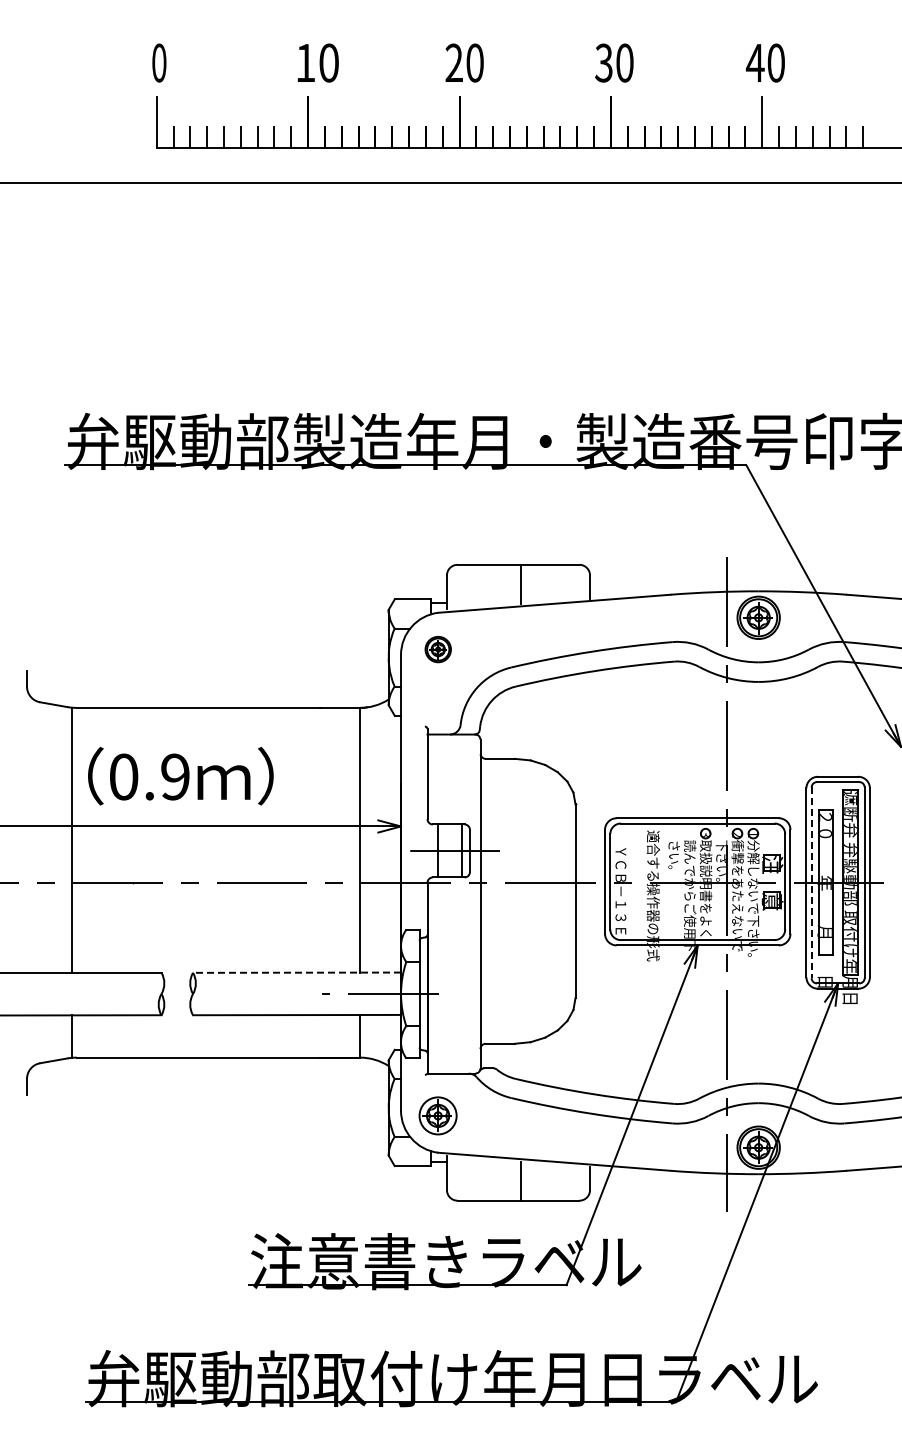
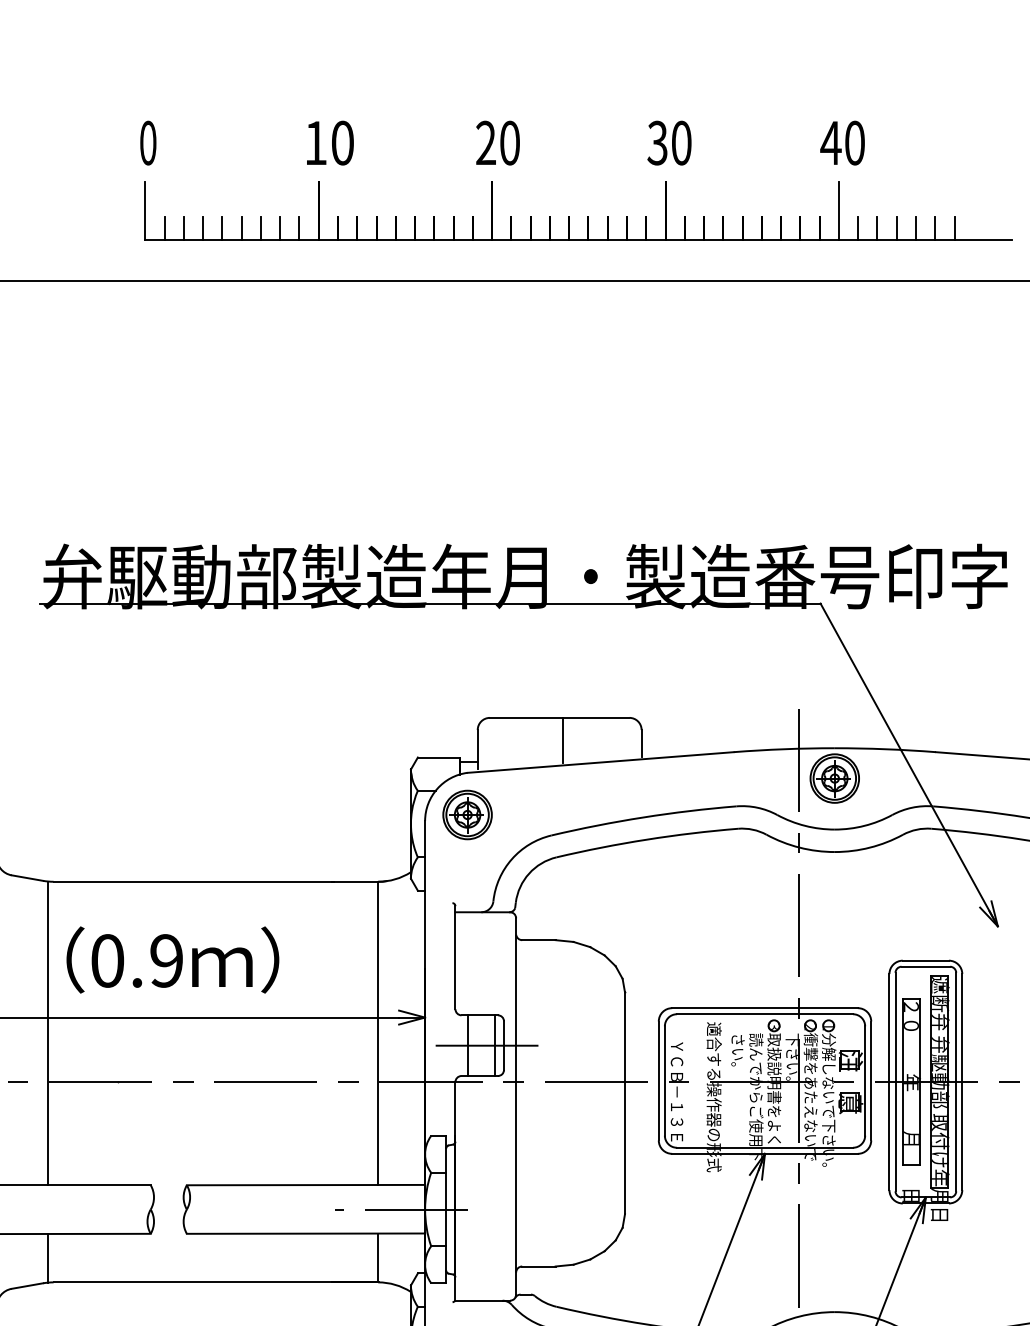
part: (438, 649) -> (468, 814), size x1.67
line: (811, 883) -> (895, 1082), dashed -> solid
line: (297, 972) -> (306, 1184), dashed -> solid

